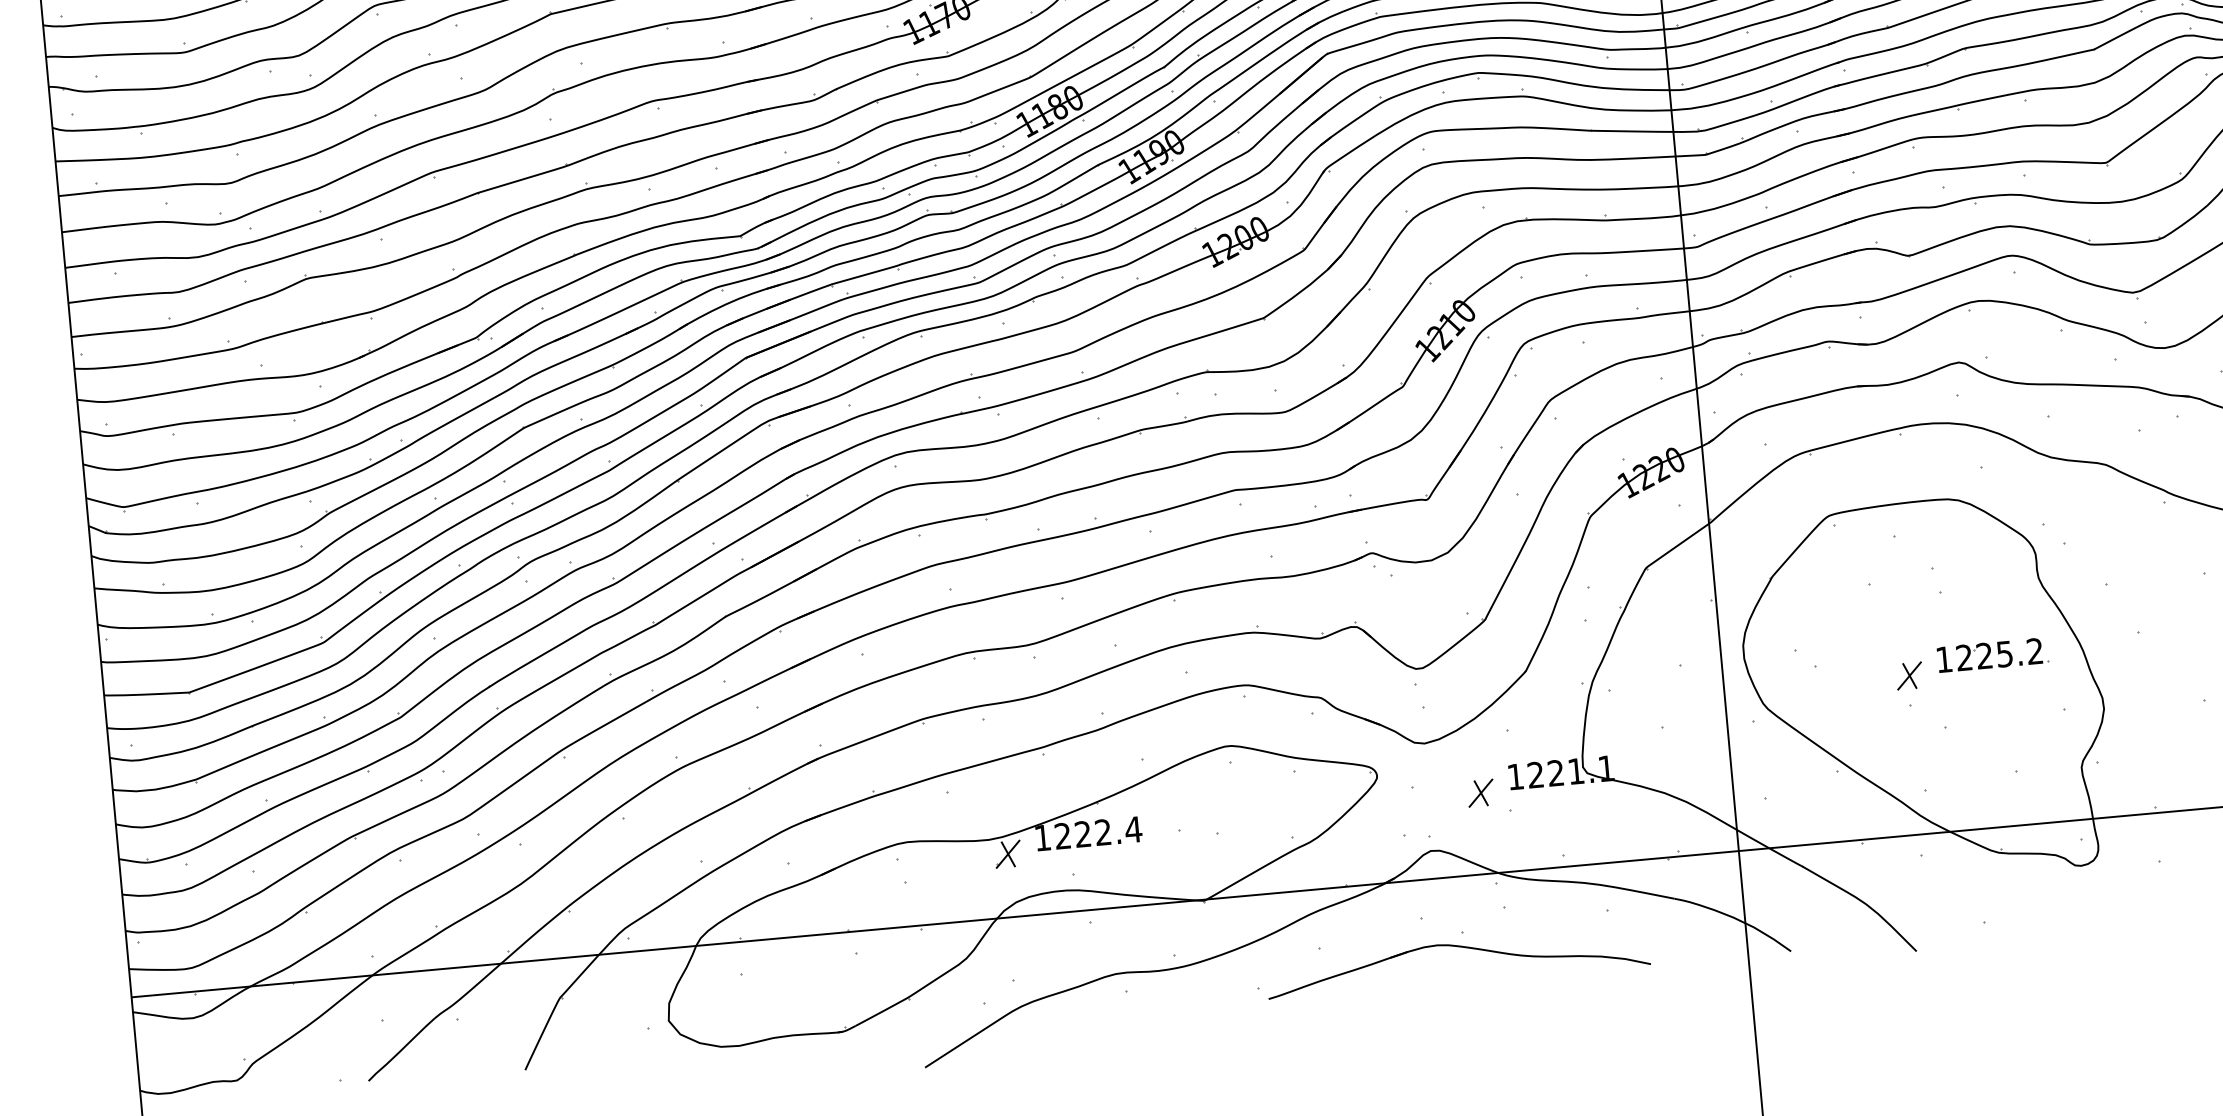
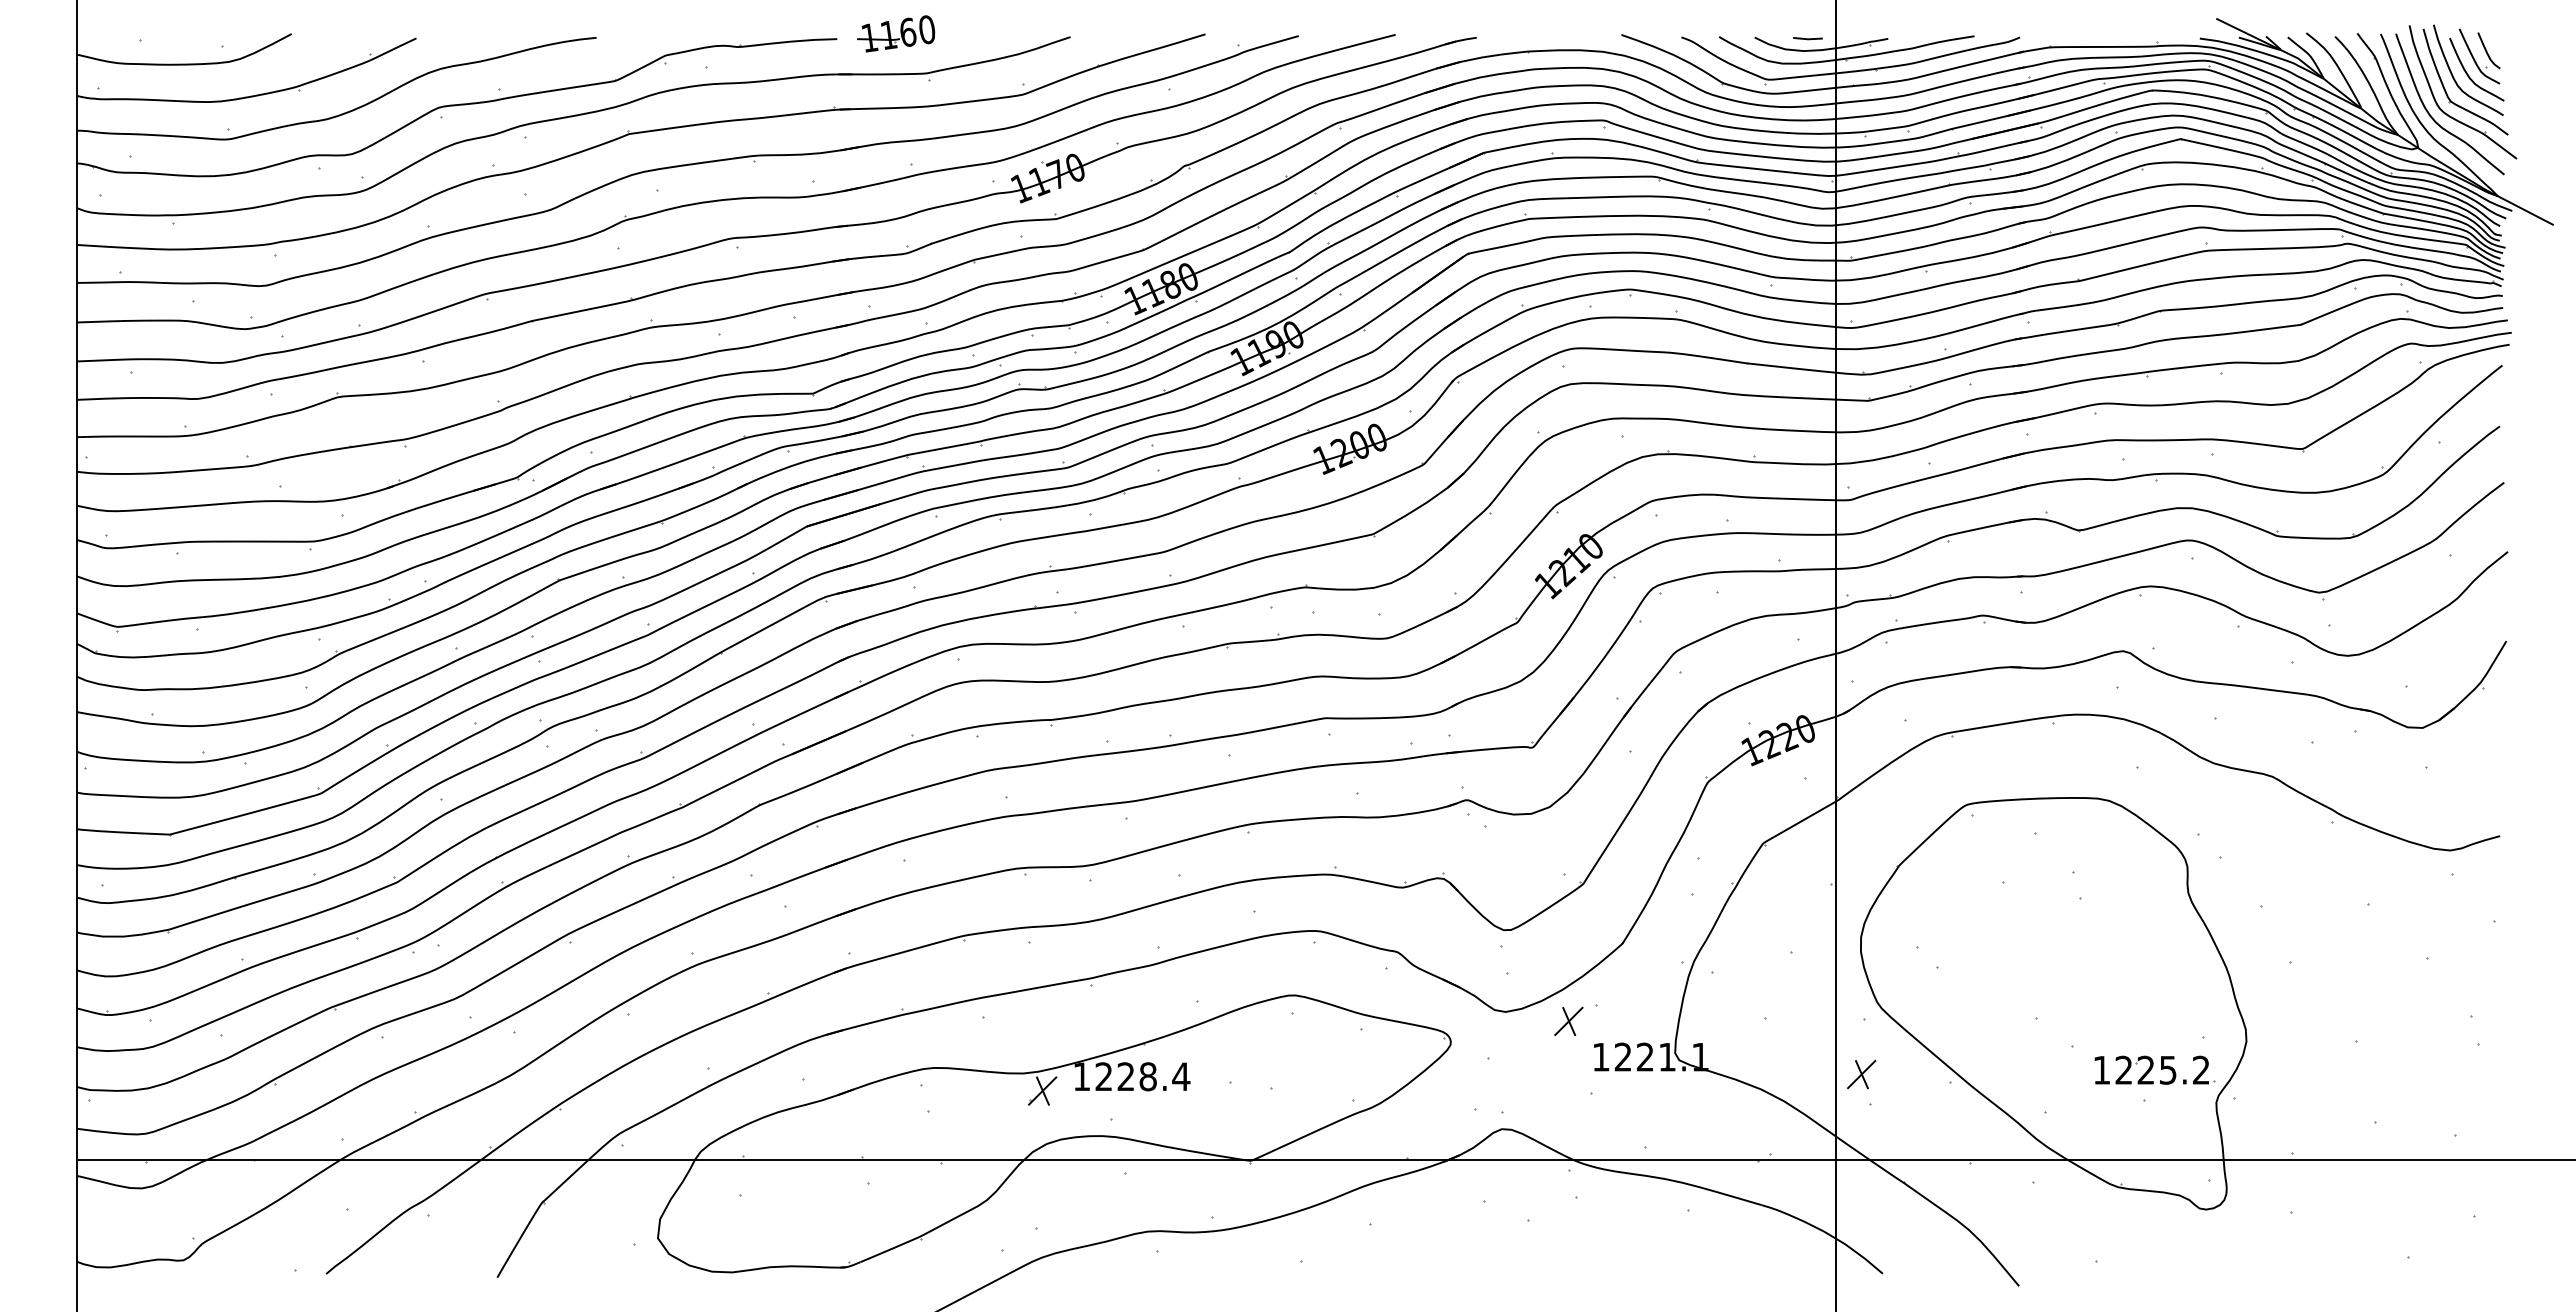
part: (1992, 654) -> (2154, 1069), moved
part: (1909, 675) -> (1861, 1074), moved
part: (1480, 793) -> (1568, 1021), moved
text: (1102, 832) -> (1147, 1076), 1222.4 -> 1228.4
part: (1457, 947) -> (1521, 1236), removed

